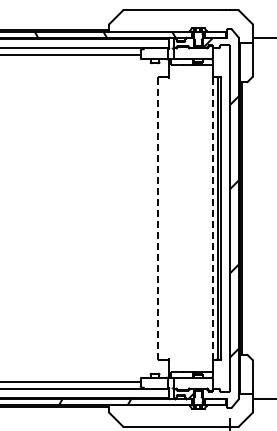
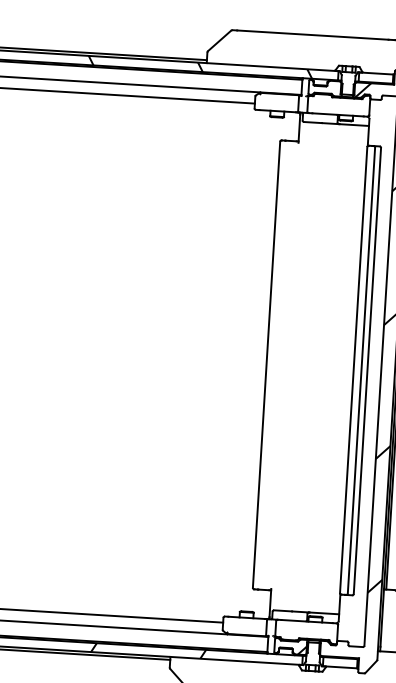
line: (157, 219) -> (265, 366), dashed -> solid
line: (212, 219) -> (353, 371), dashed -> solid

